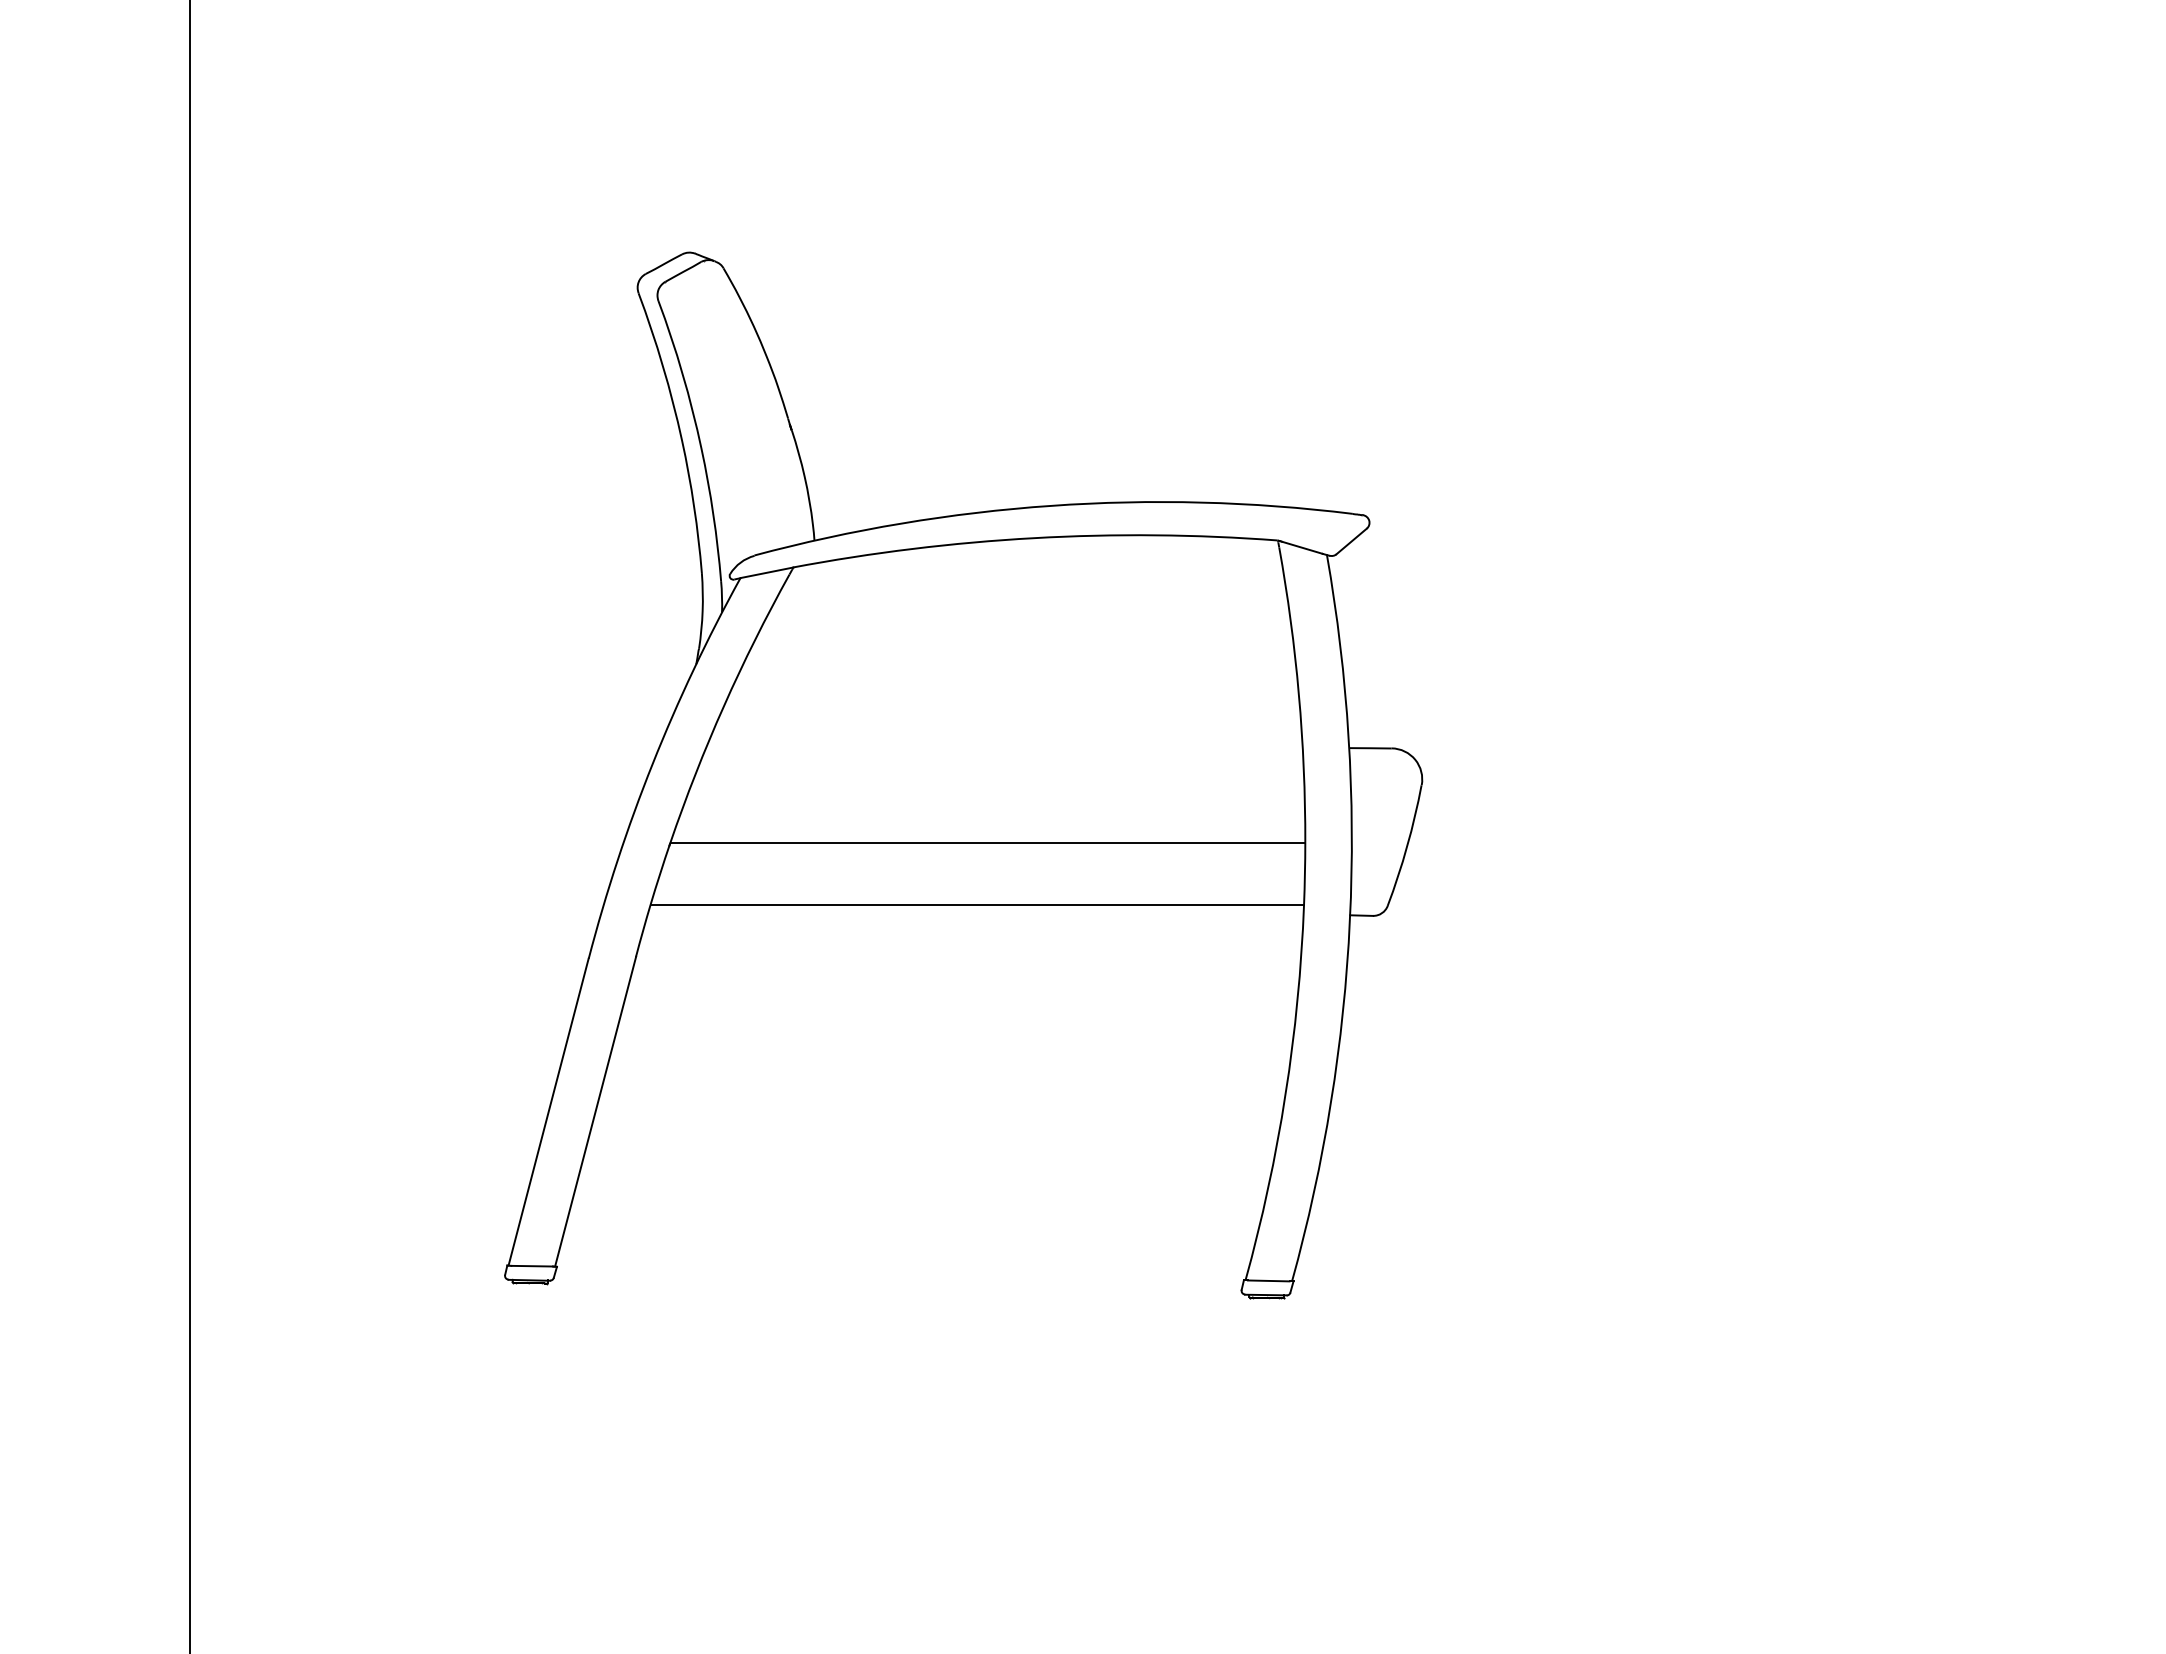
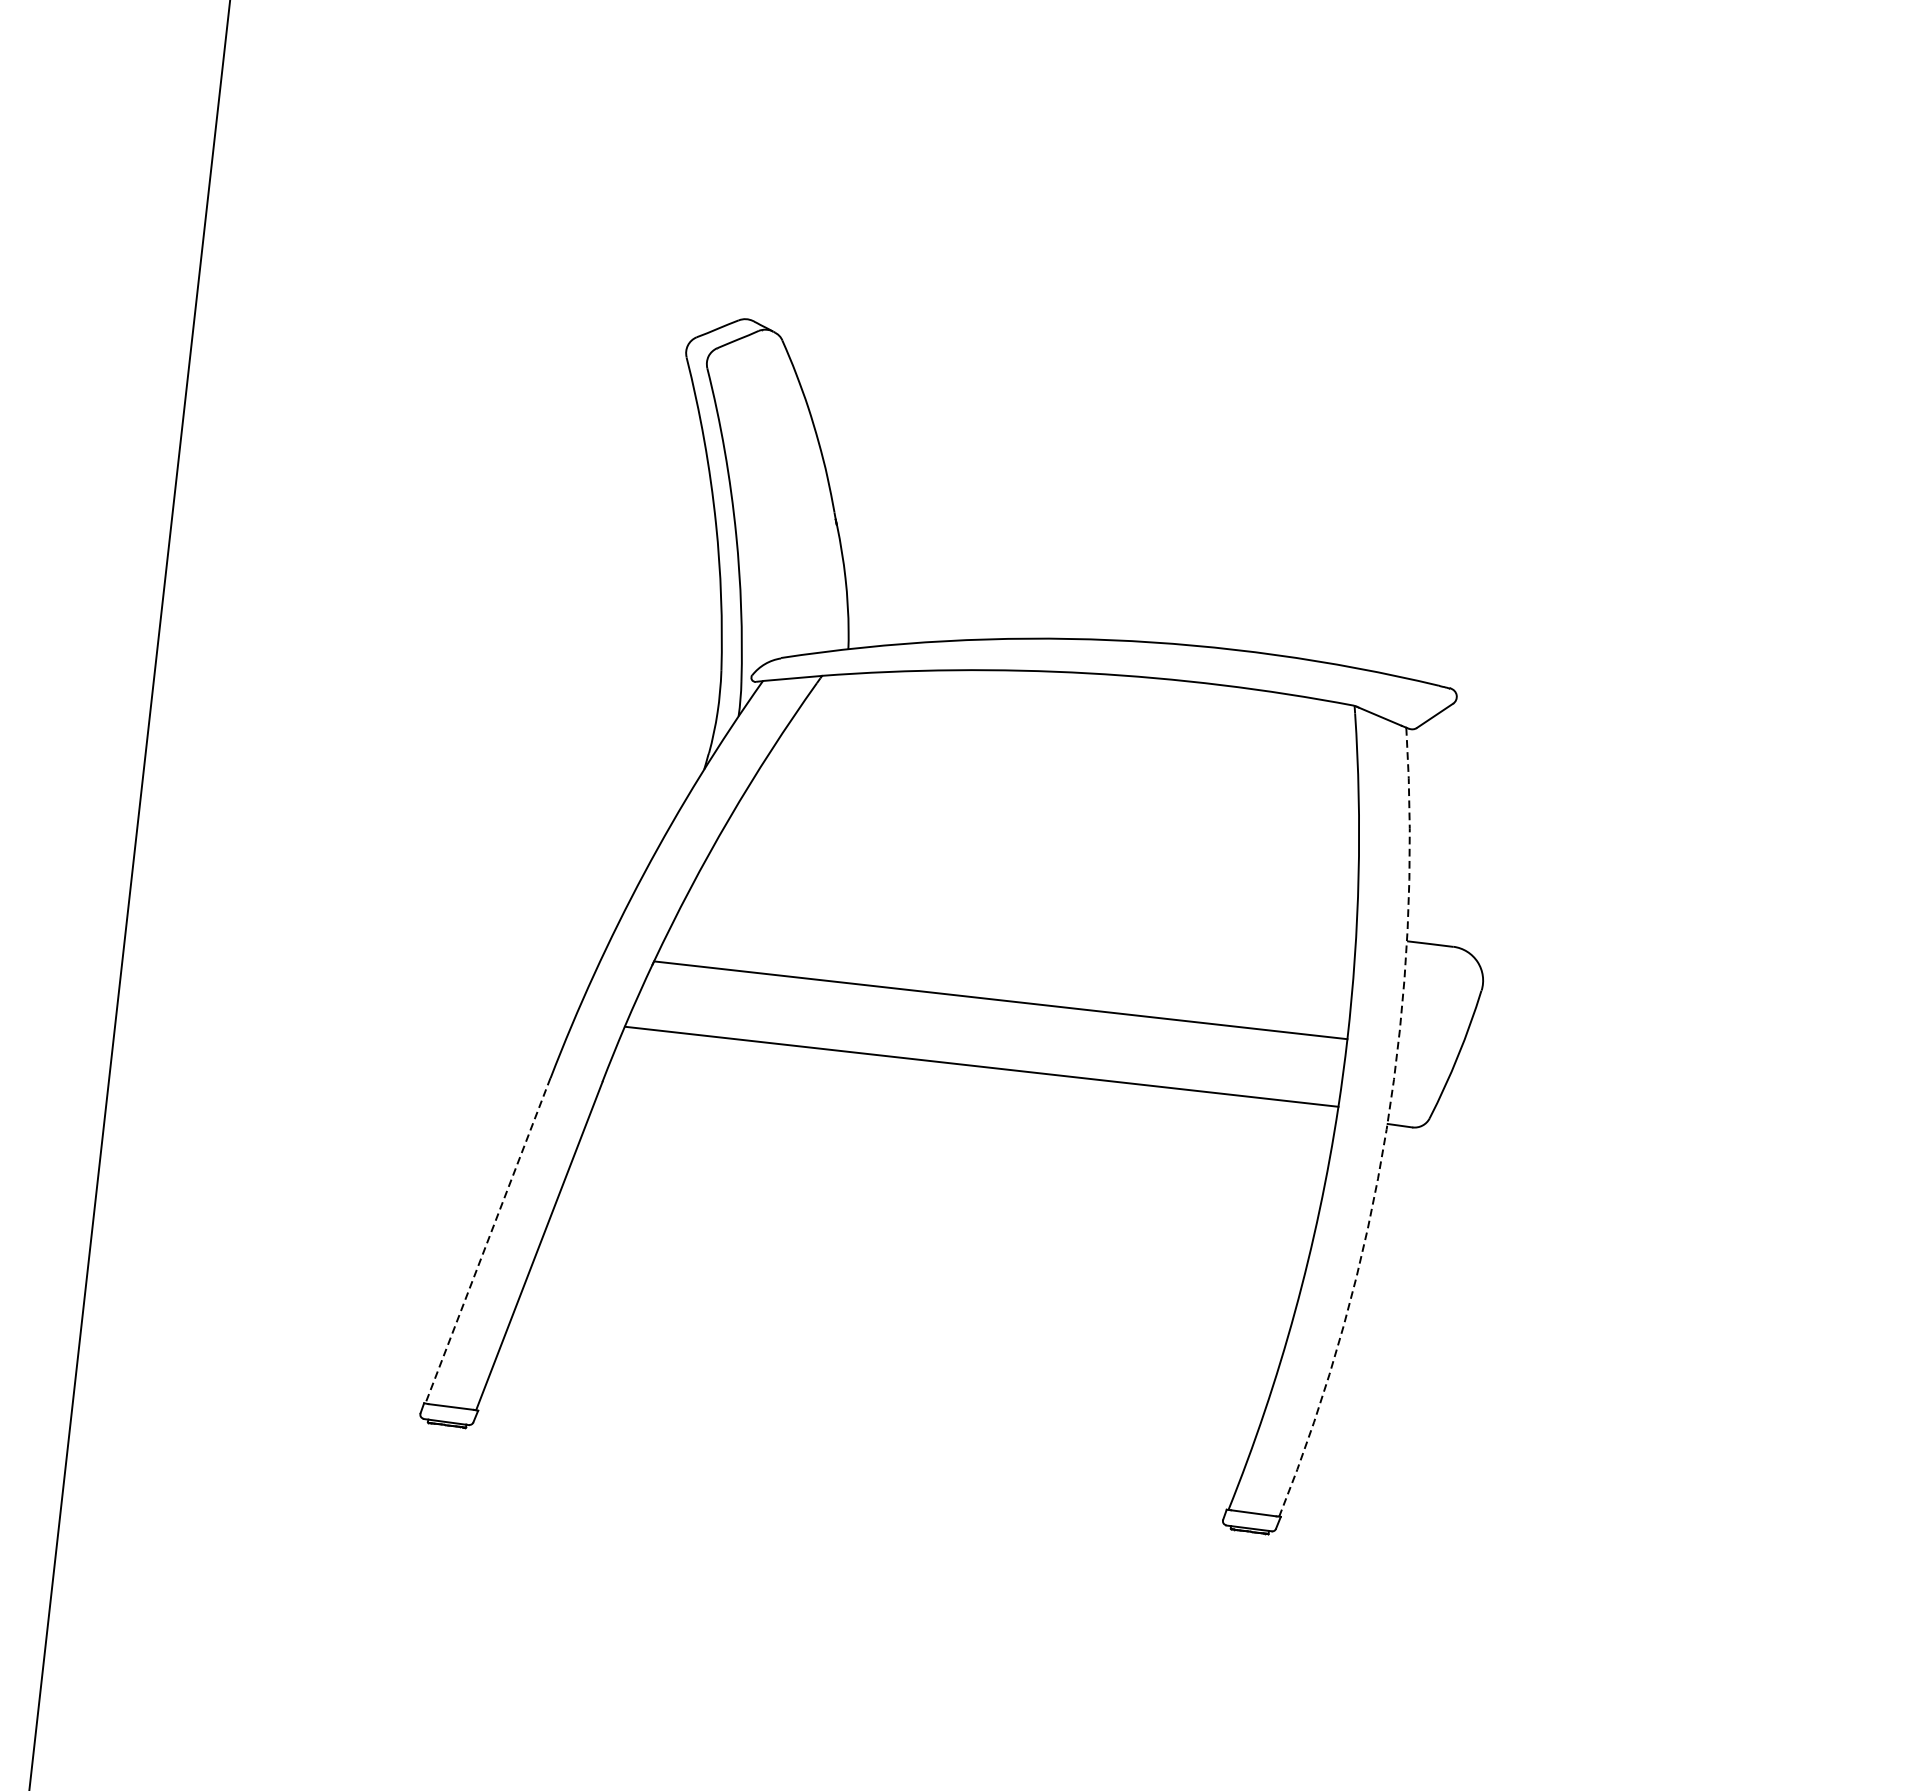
arc: (1349, 920) -> (1386, 1129), solid -> dashed
line: (548, 1112) -> (487, 1241), solid -> dashed

